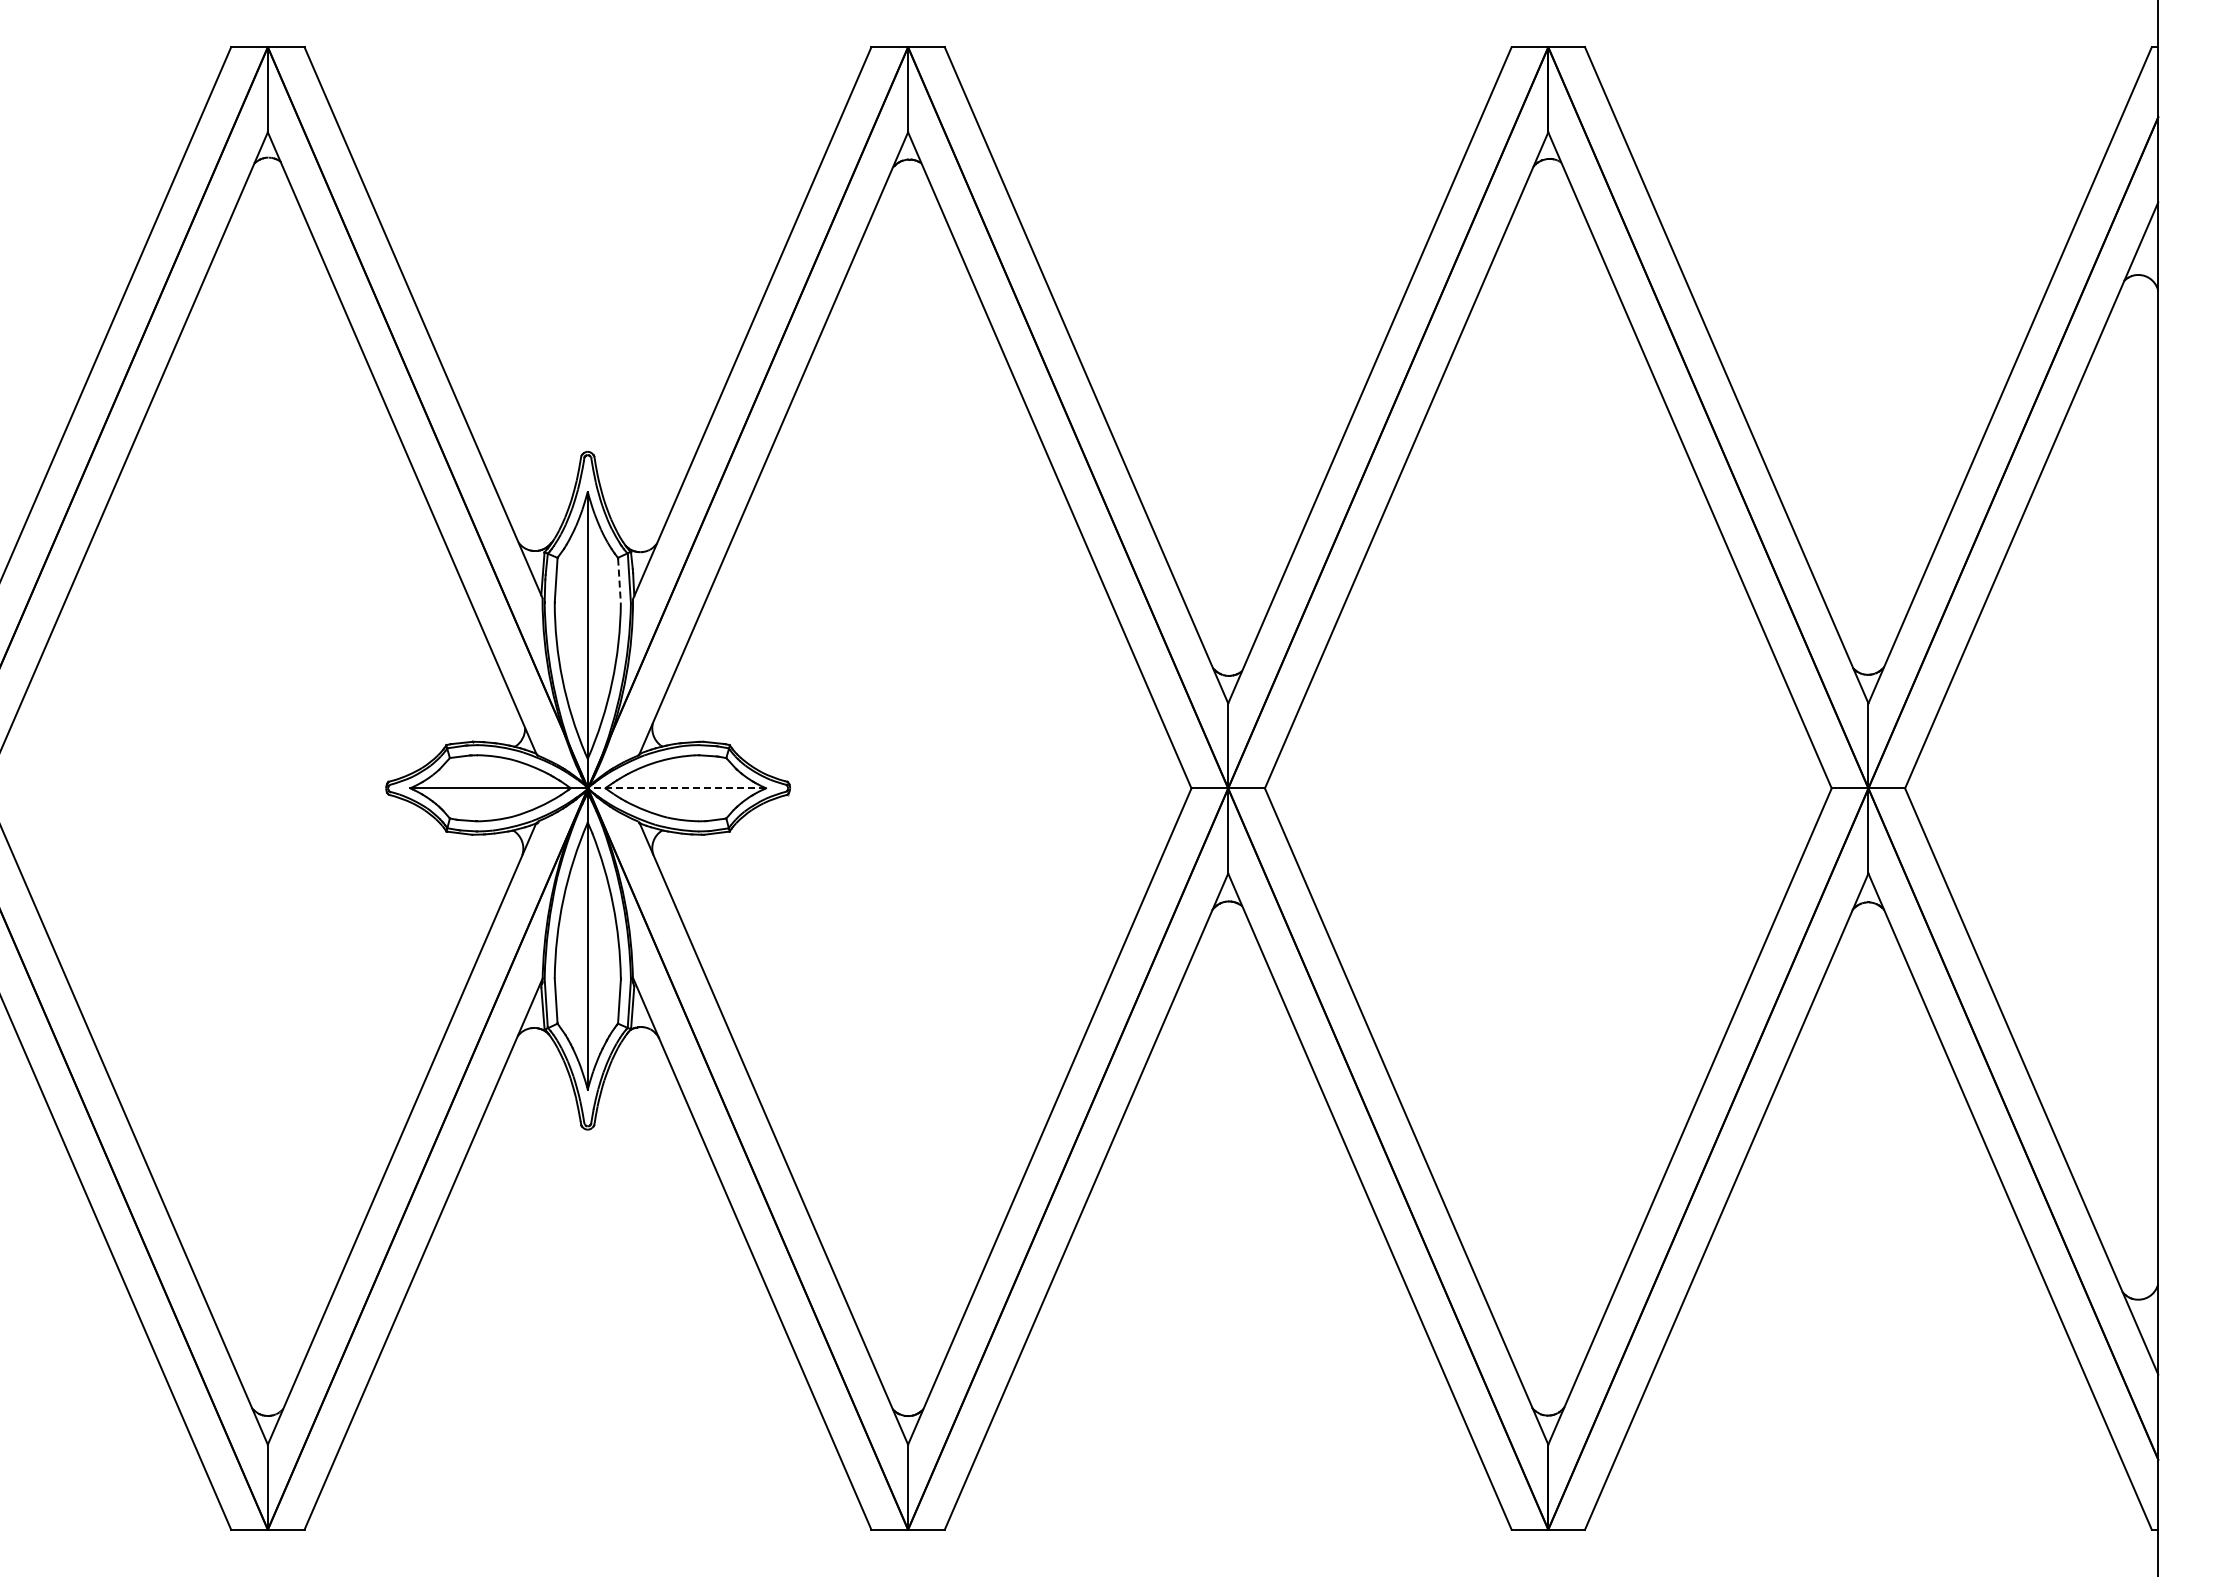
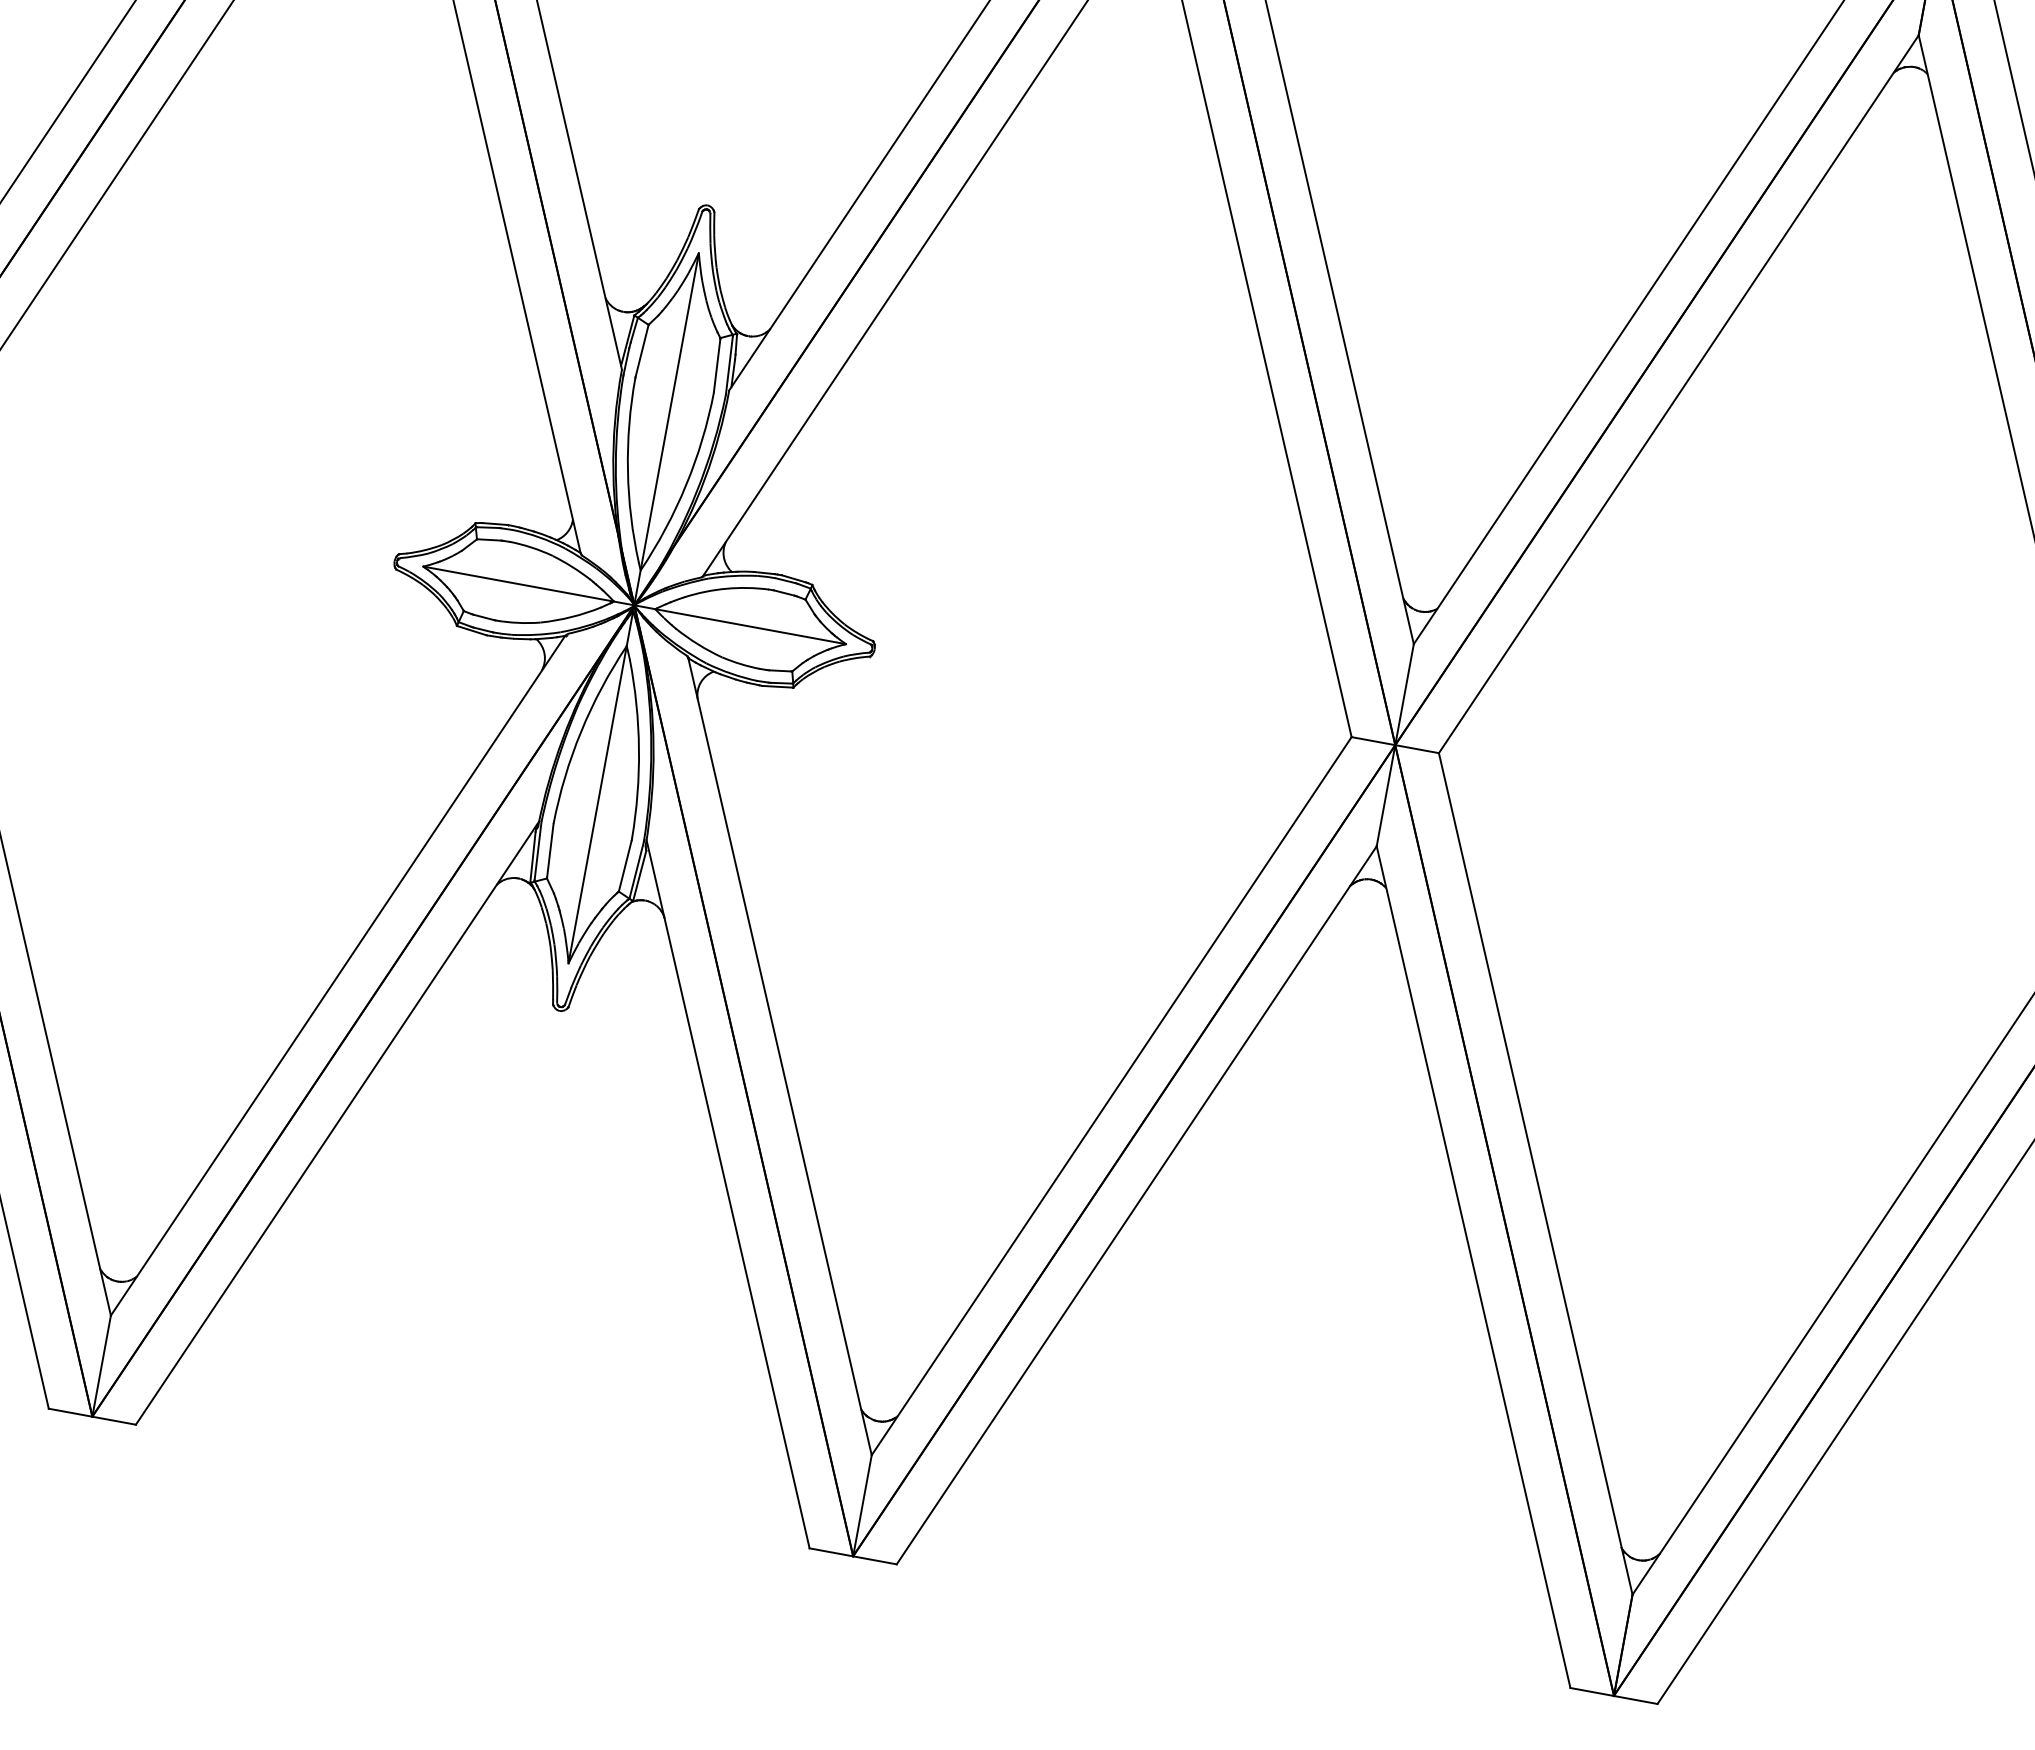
line: (619, 581) -> (717, 366), dashed -> solid
line: (677, 788) -> (740, 625), dashed -> solid

